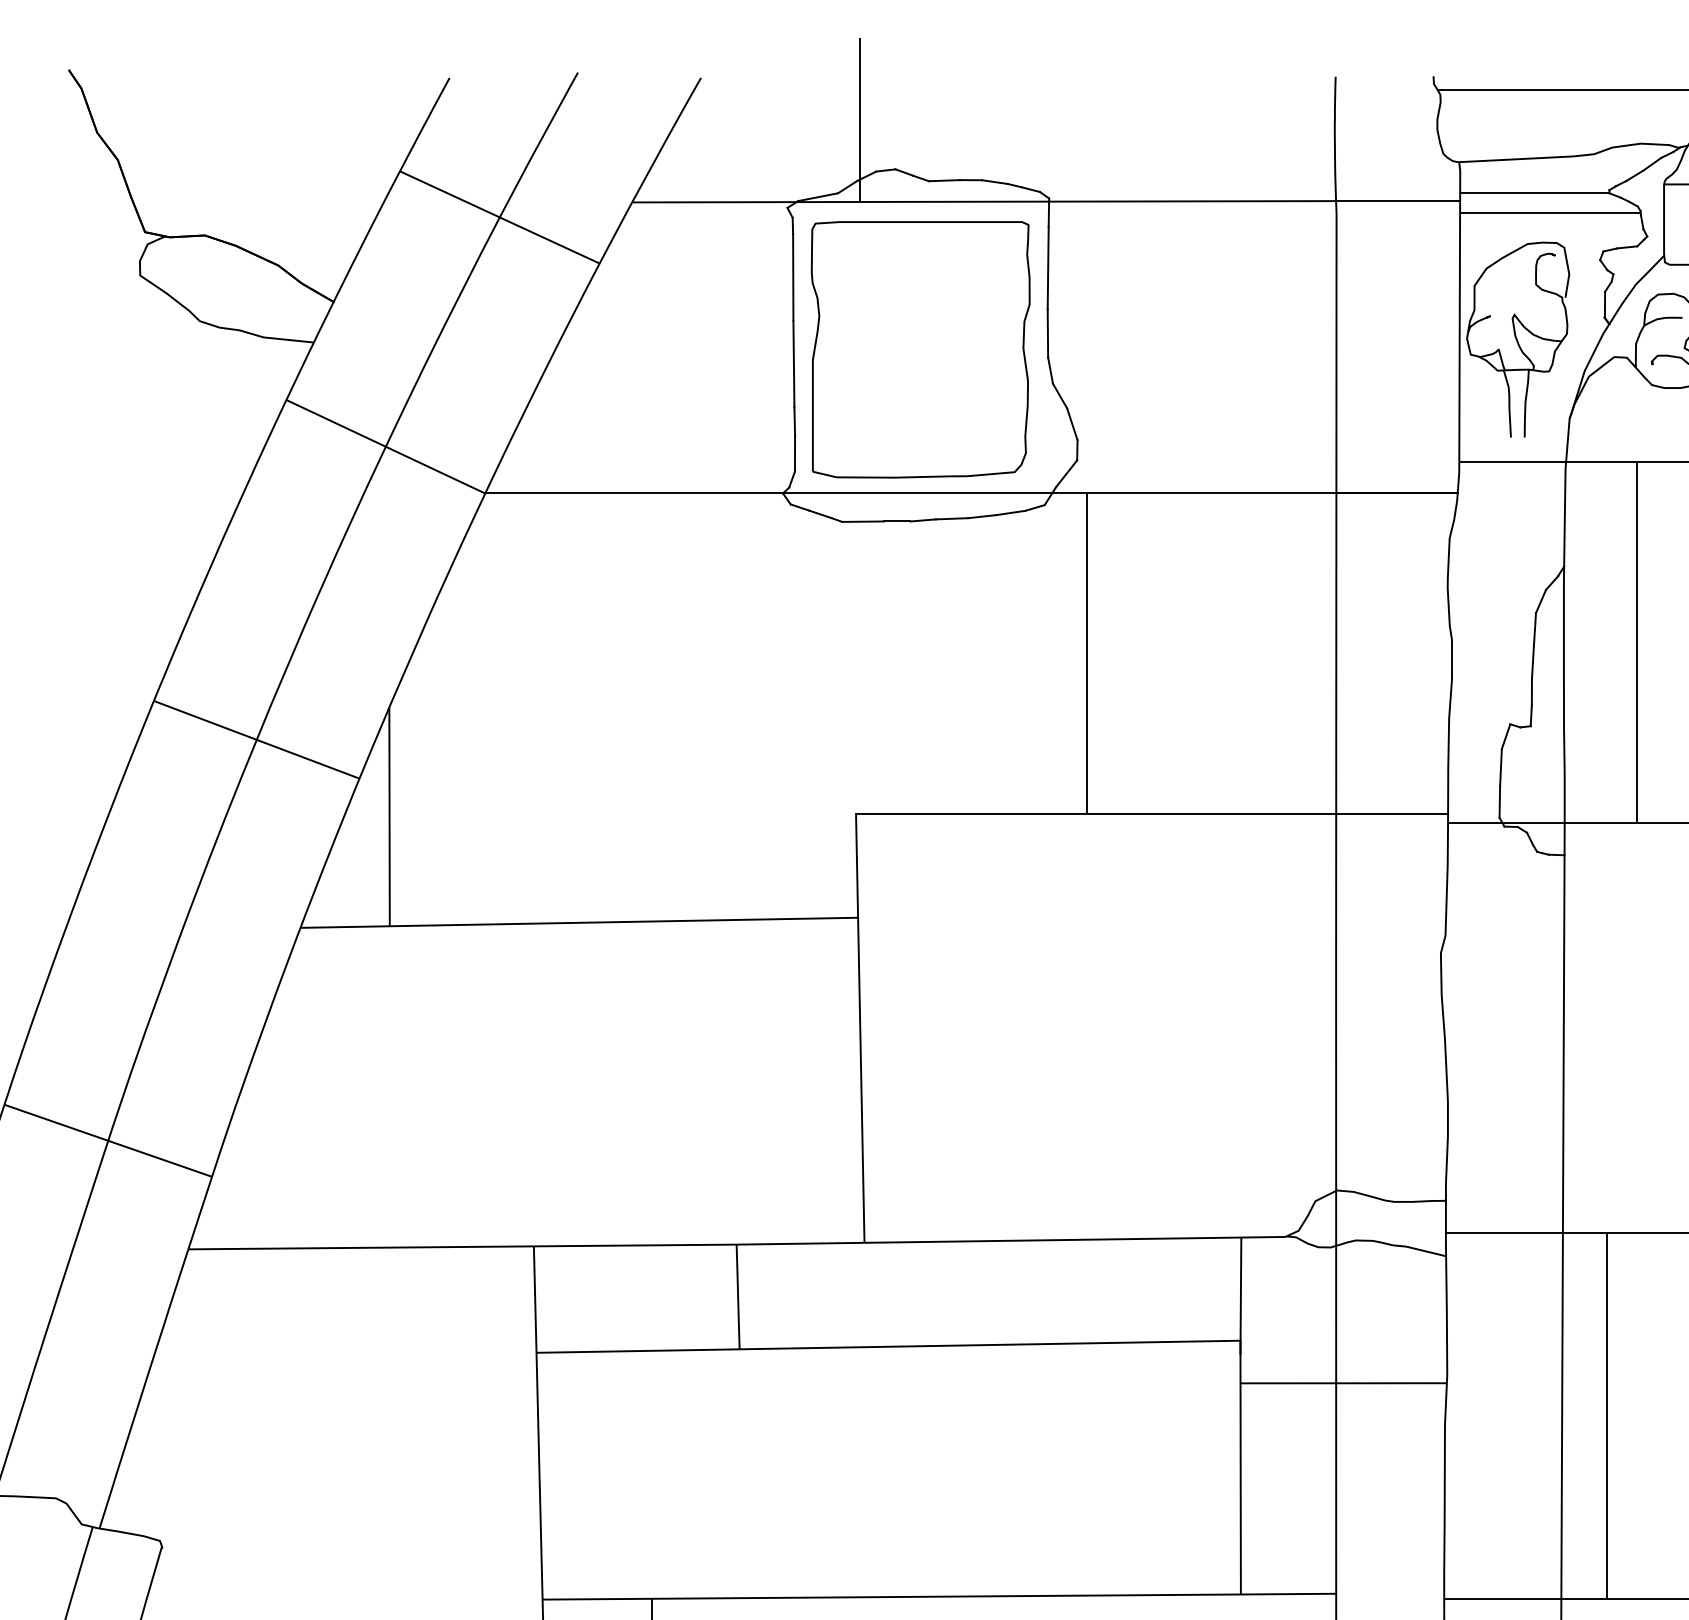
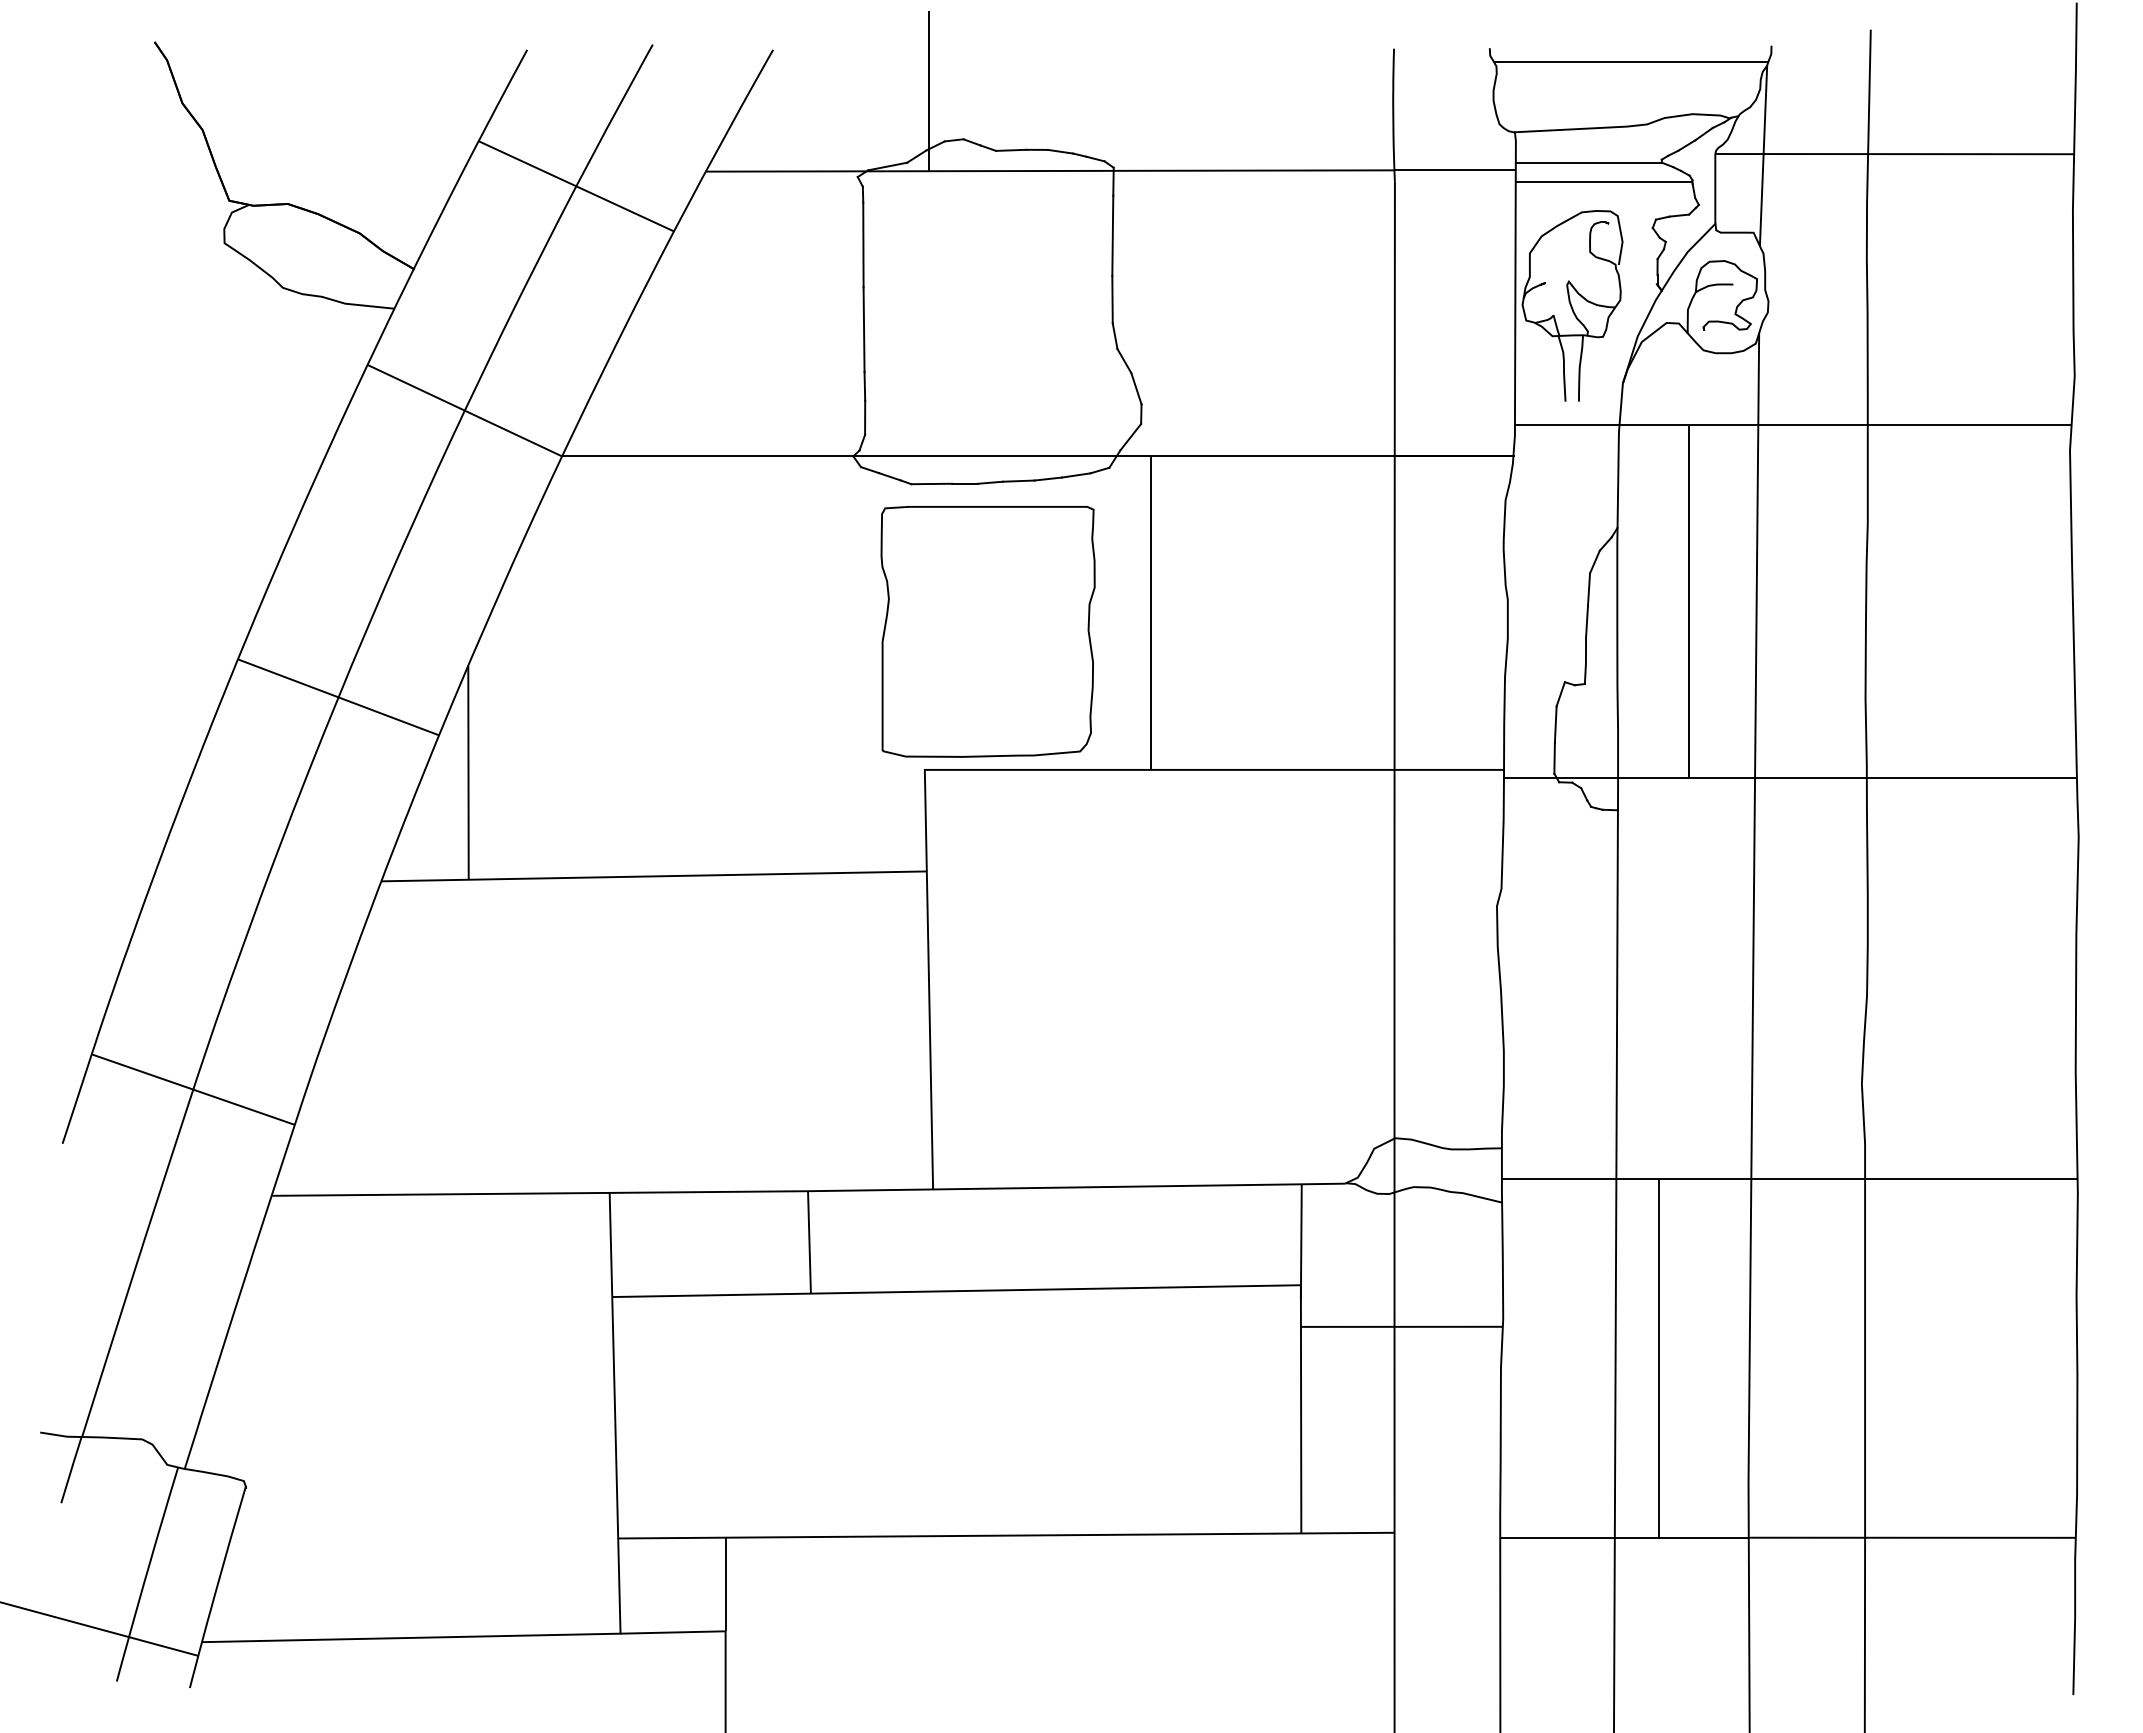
part: (920, 349) -> (987, 631), moved

